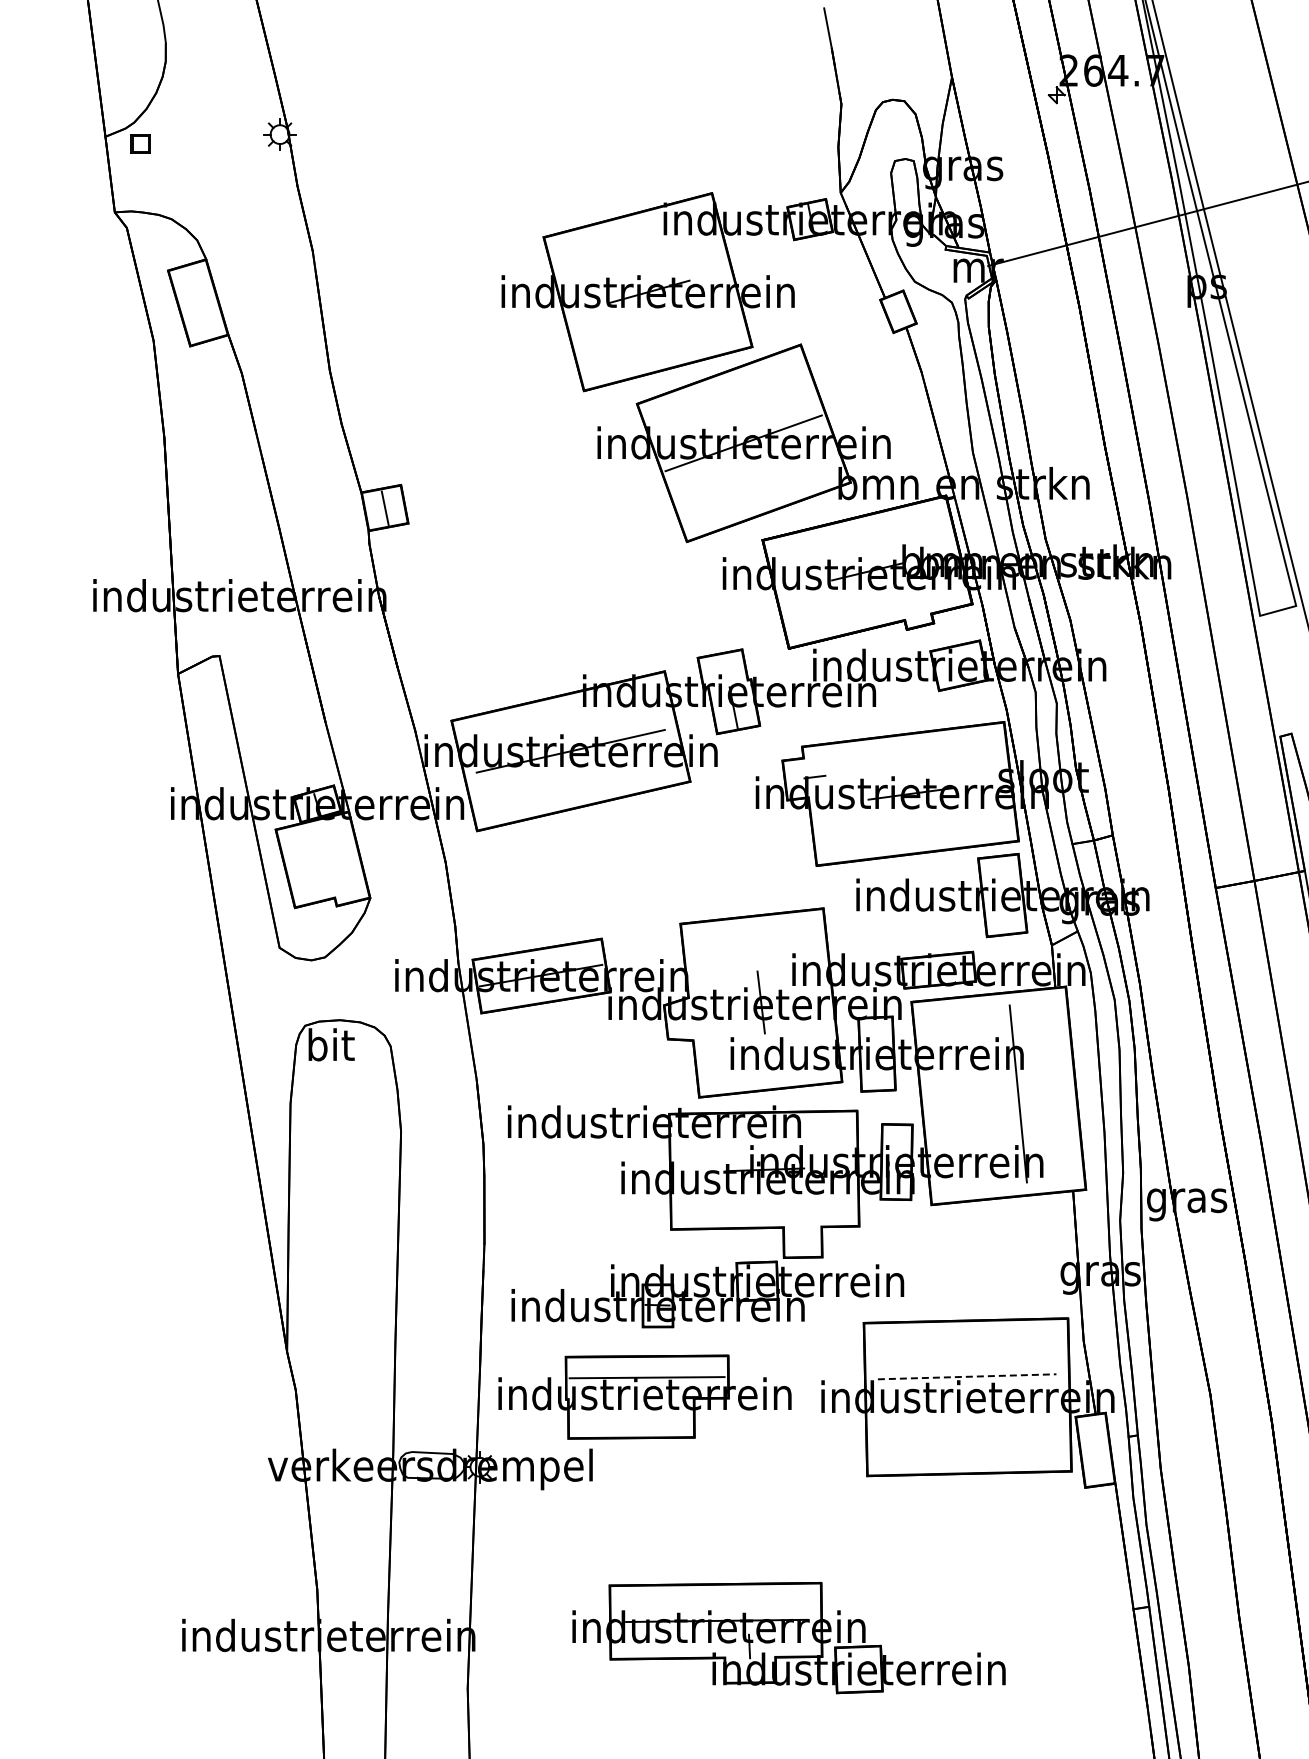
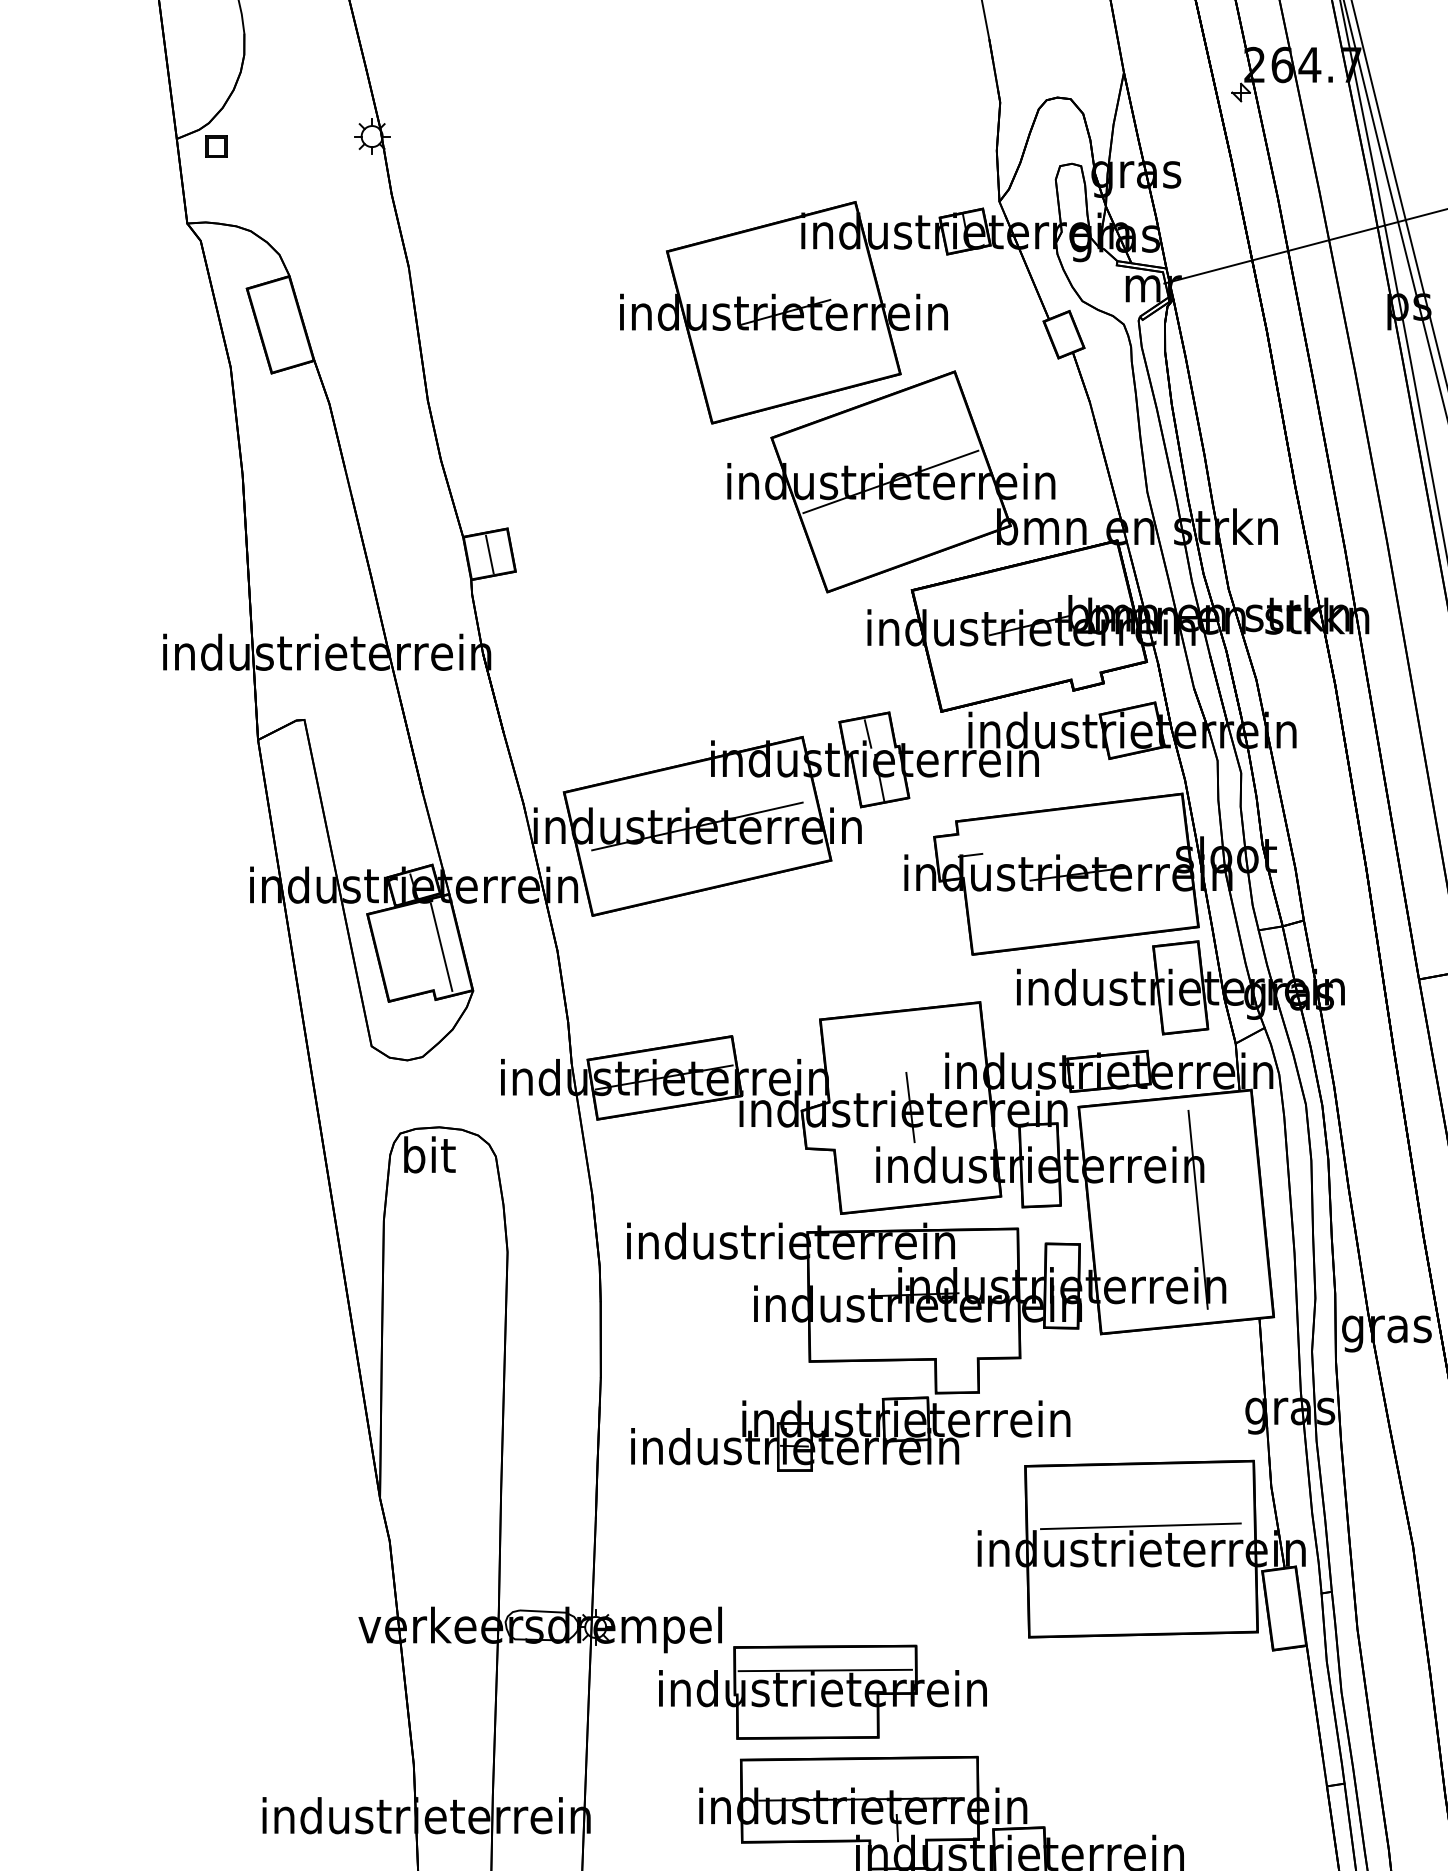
line: (723, 668) -> (868, 733), added
line: (341, 859) -> (440, 947), added
line: (967, 1376) -> (1141, 1525), dashed -> solid
part: (644, 1396) -> (822, 1691), moved

